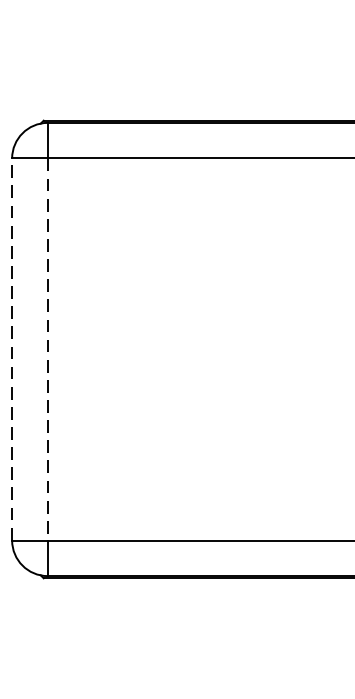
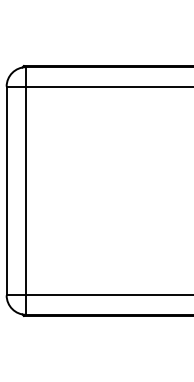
line: (11, 348) -> (6, 190), dashed -> solid
line: (48, 350) -> (26, 191), dashed -> solid

